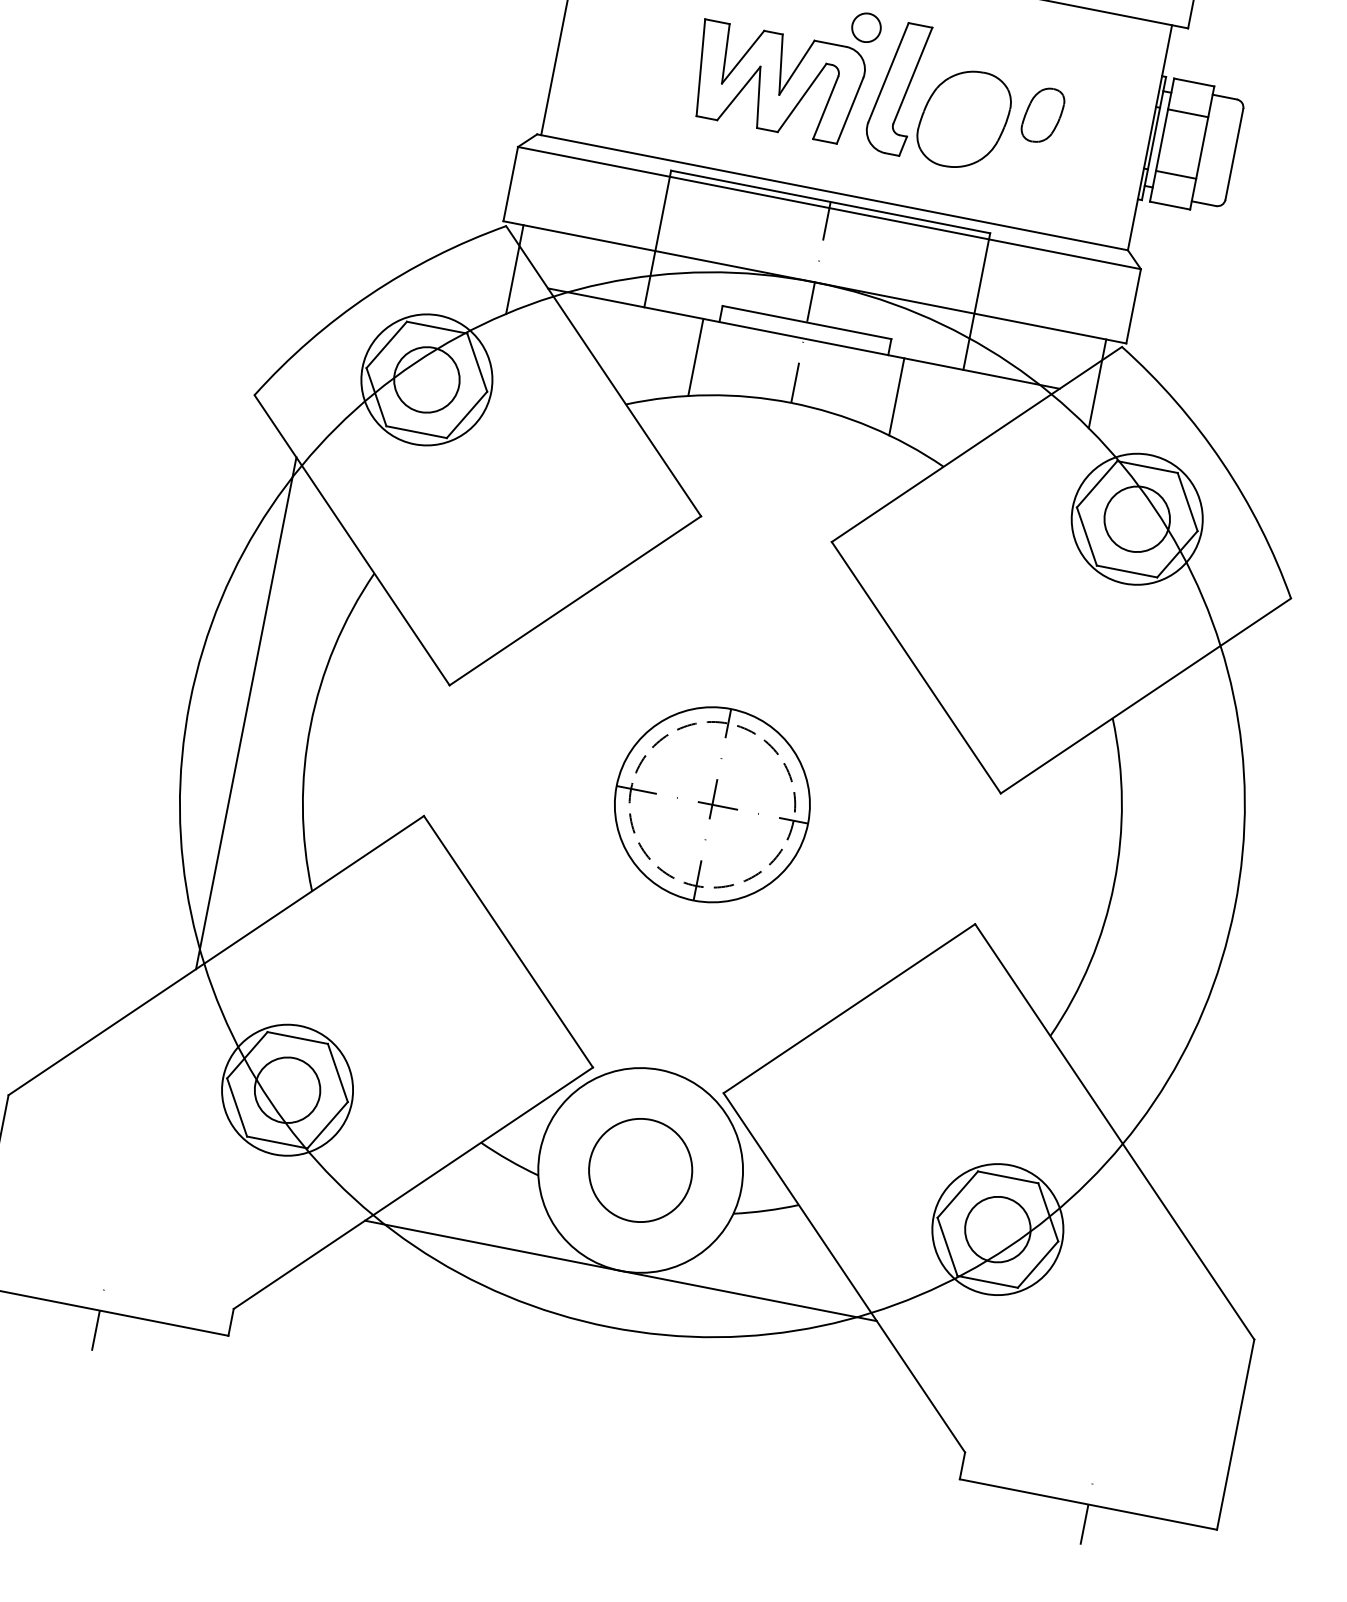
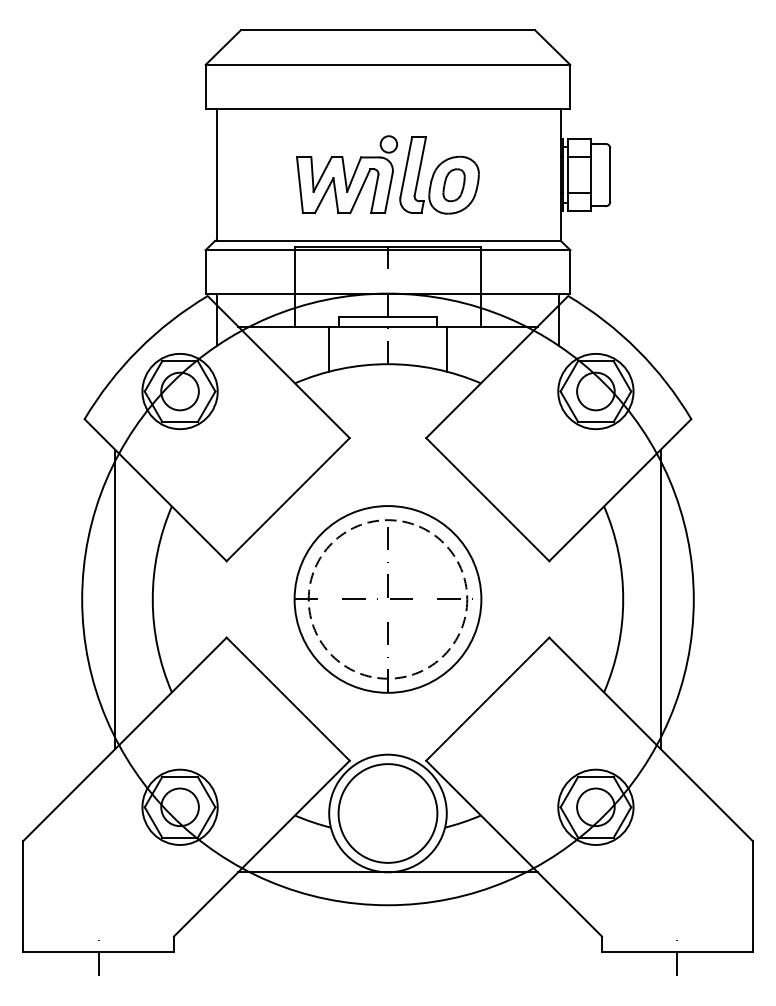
part: (1041, 115) -> (453, 185), moved
part: (711, 804) -> (387, 599), size x1.67
line: (1177, 896) -> (660, 599), added
circle: (639, 1170) -> (387, 813), size x1.67

